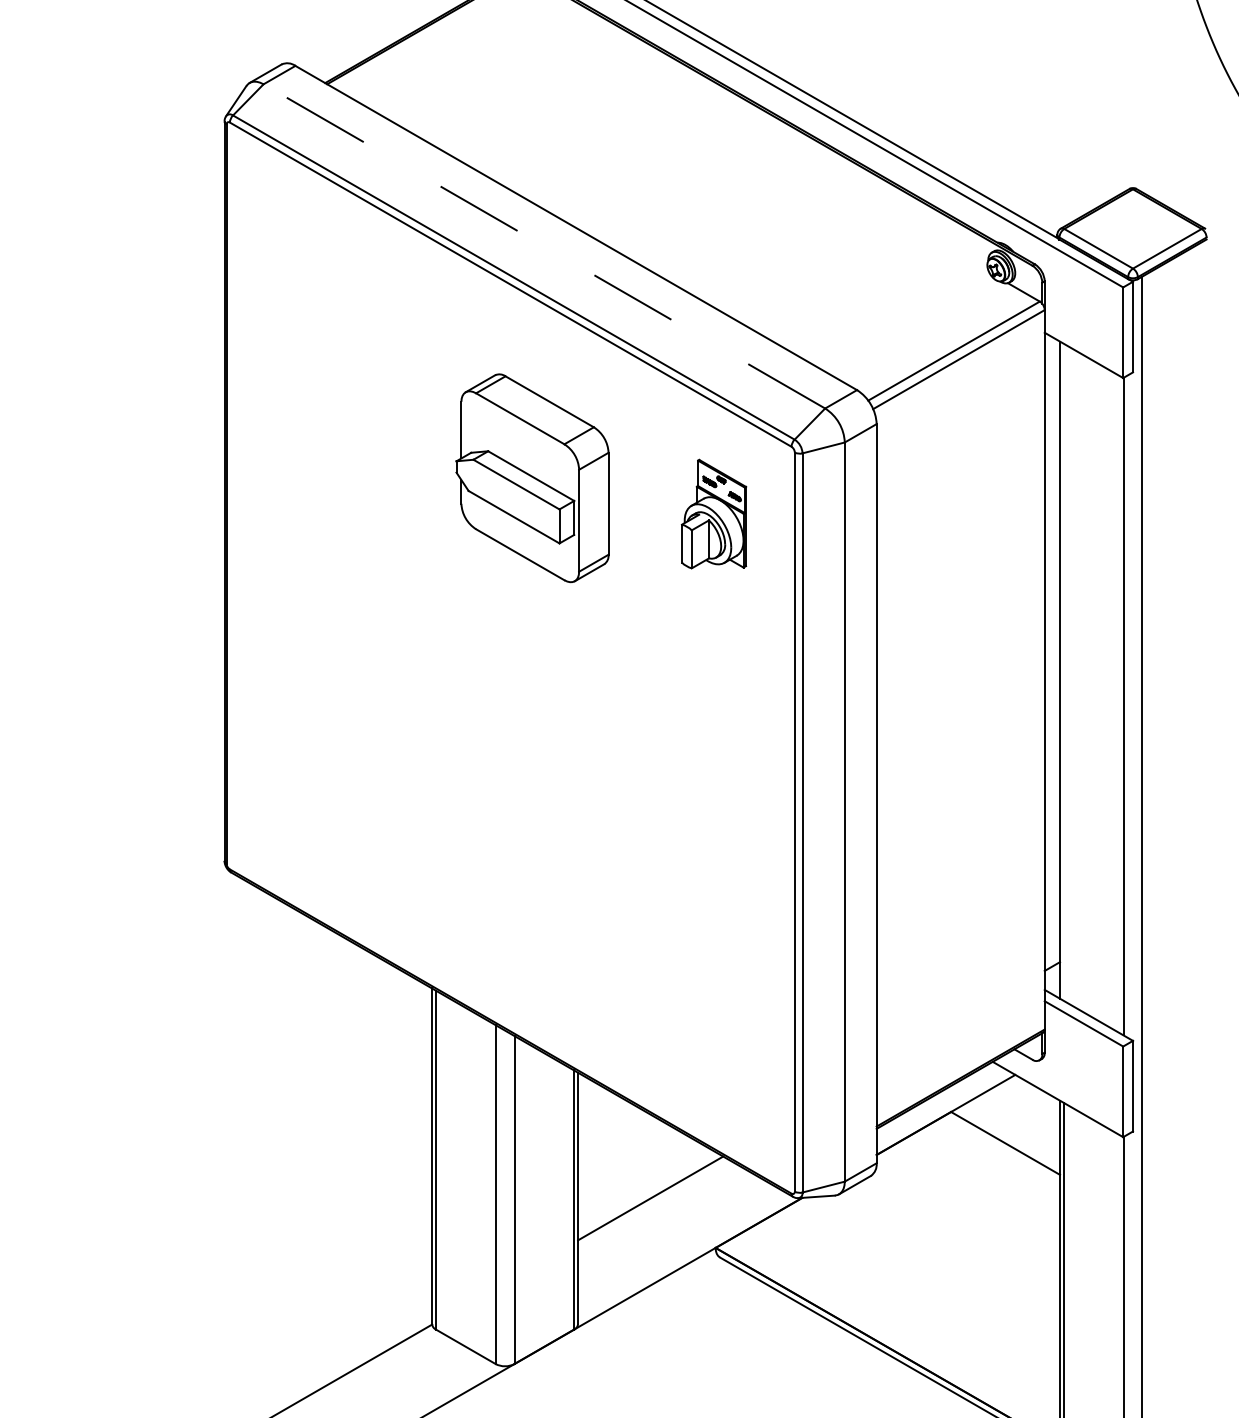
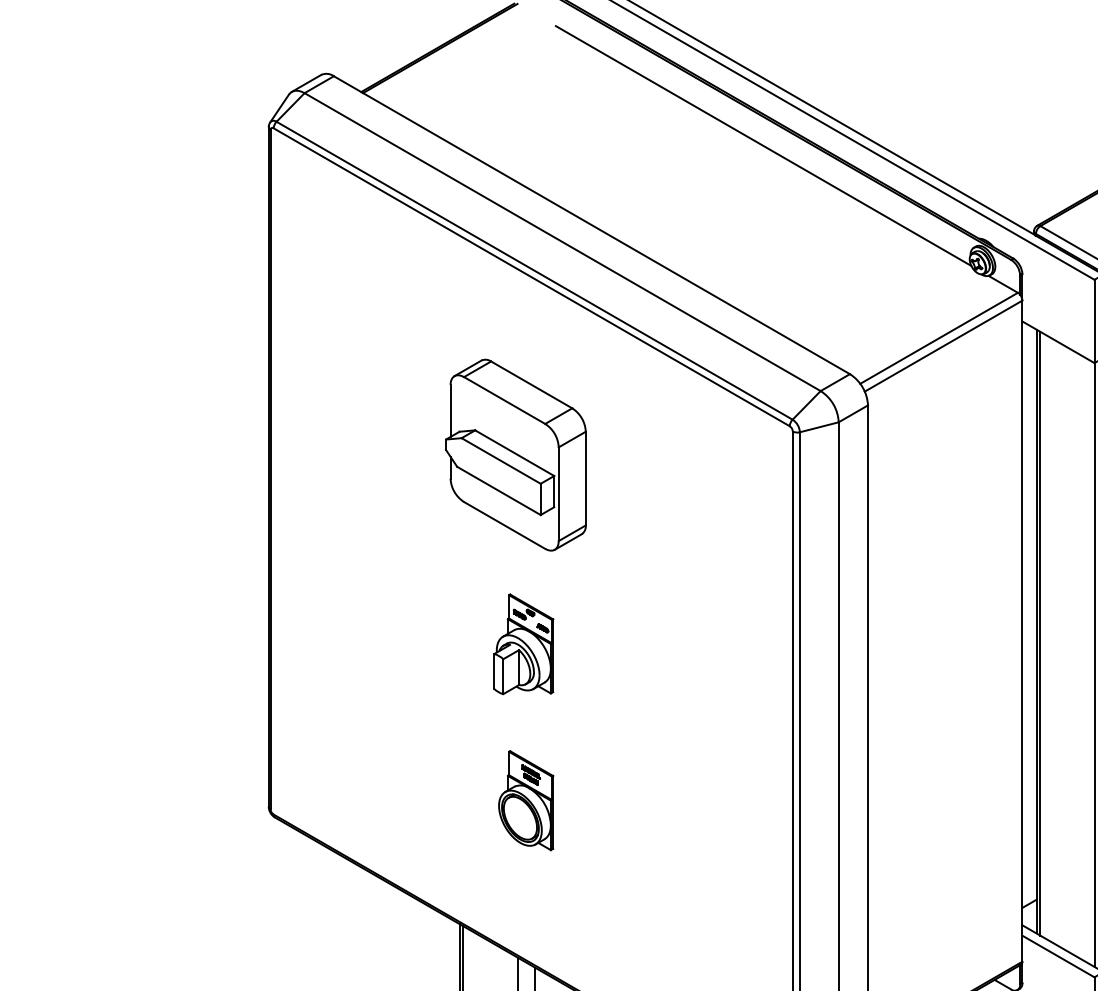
line: (763, 141) -> (763, 145), added
line: (543, 246) -> (561, 242), dashed -> solid
part: (532, 478) -> (515, 455), moved
part: (714, 513) -> (524, 643), moved
line: (1063, 671) -> (1039, 632), added
part: (504, 854) -> (525, 800), added

